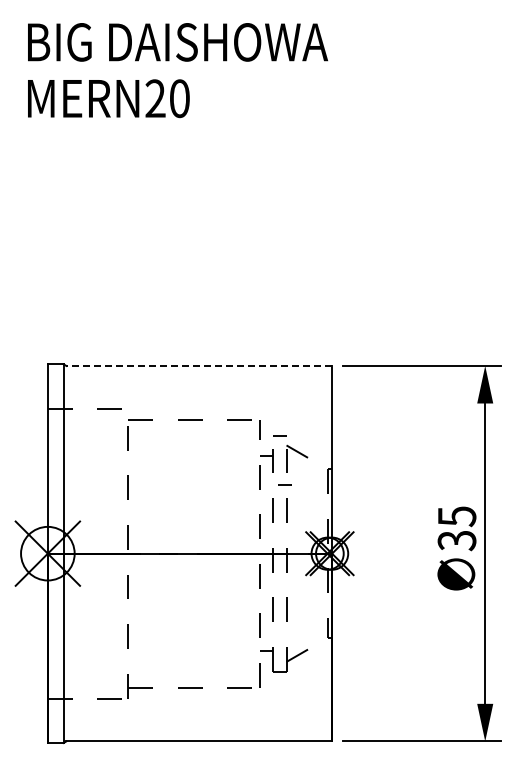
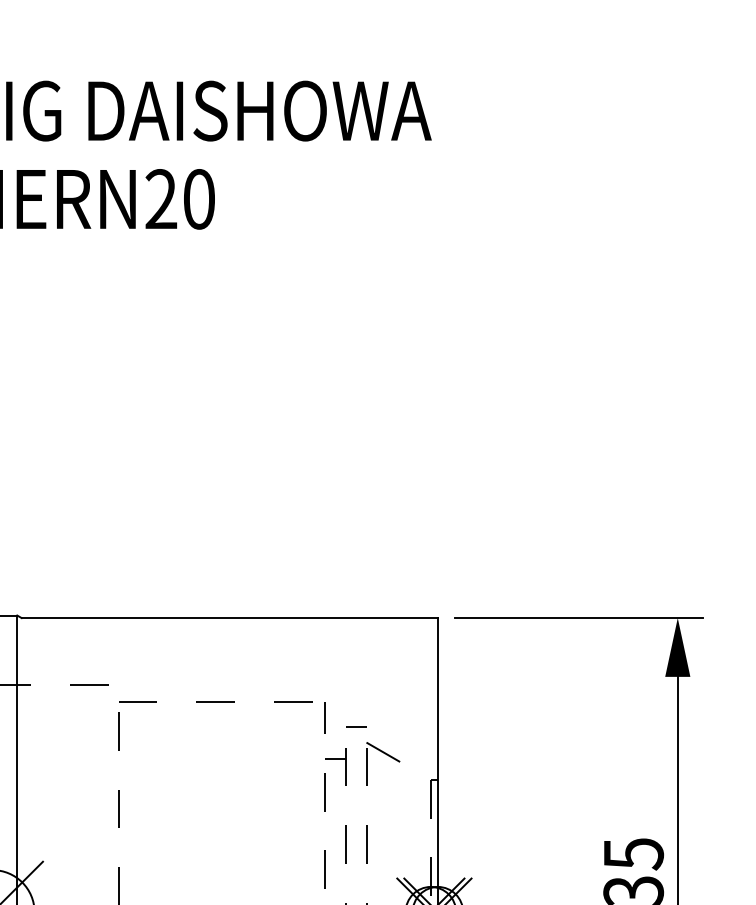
line: (199, 365) -> (230, 617), dashed -> solid
line: (284, 484) -> (363, 803), removed

